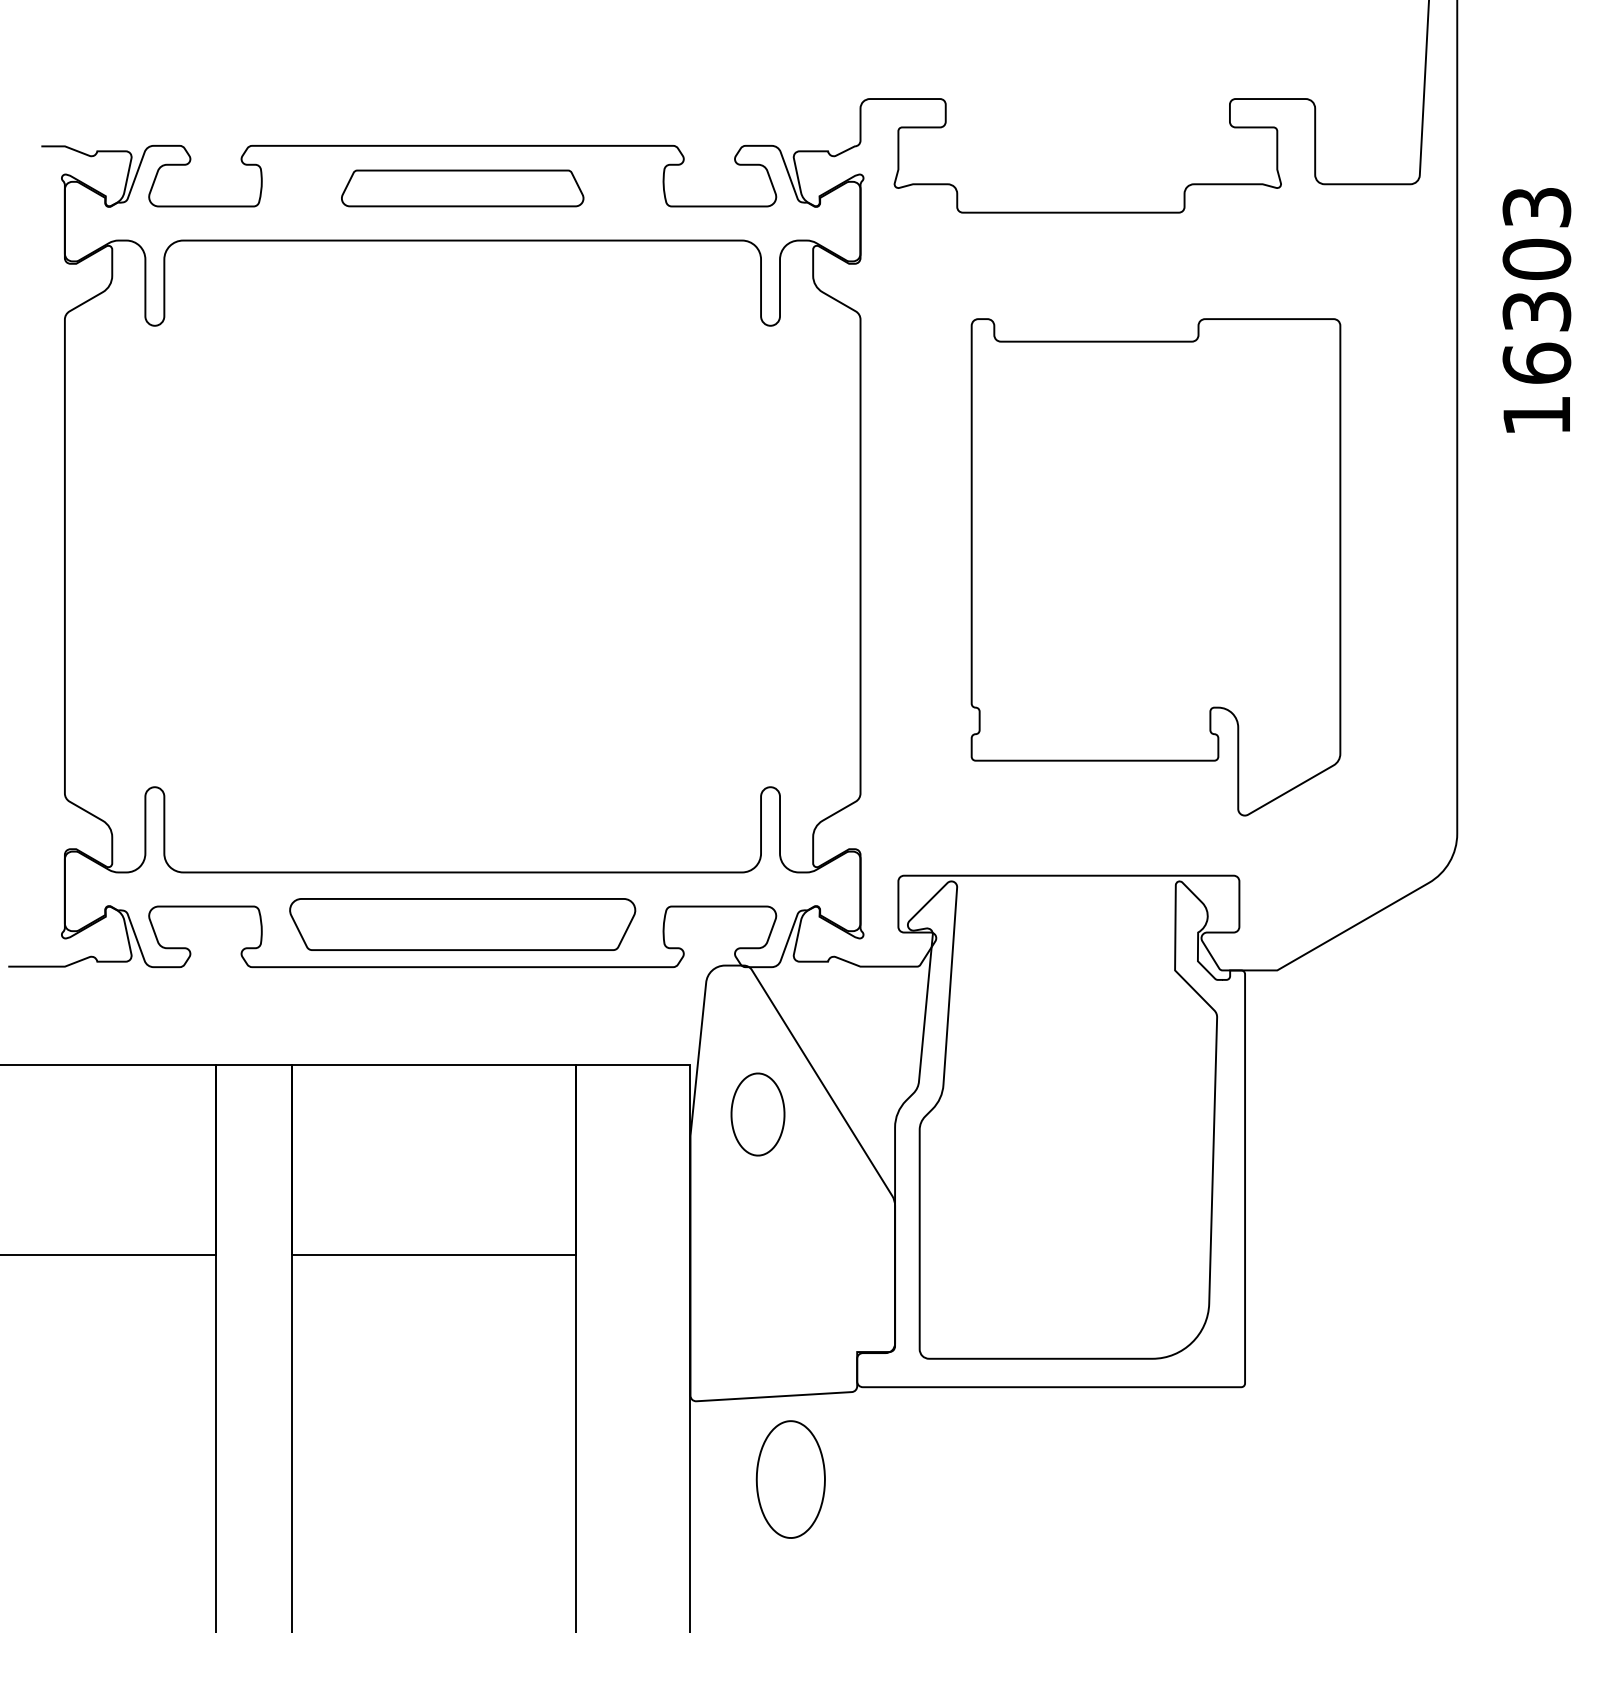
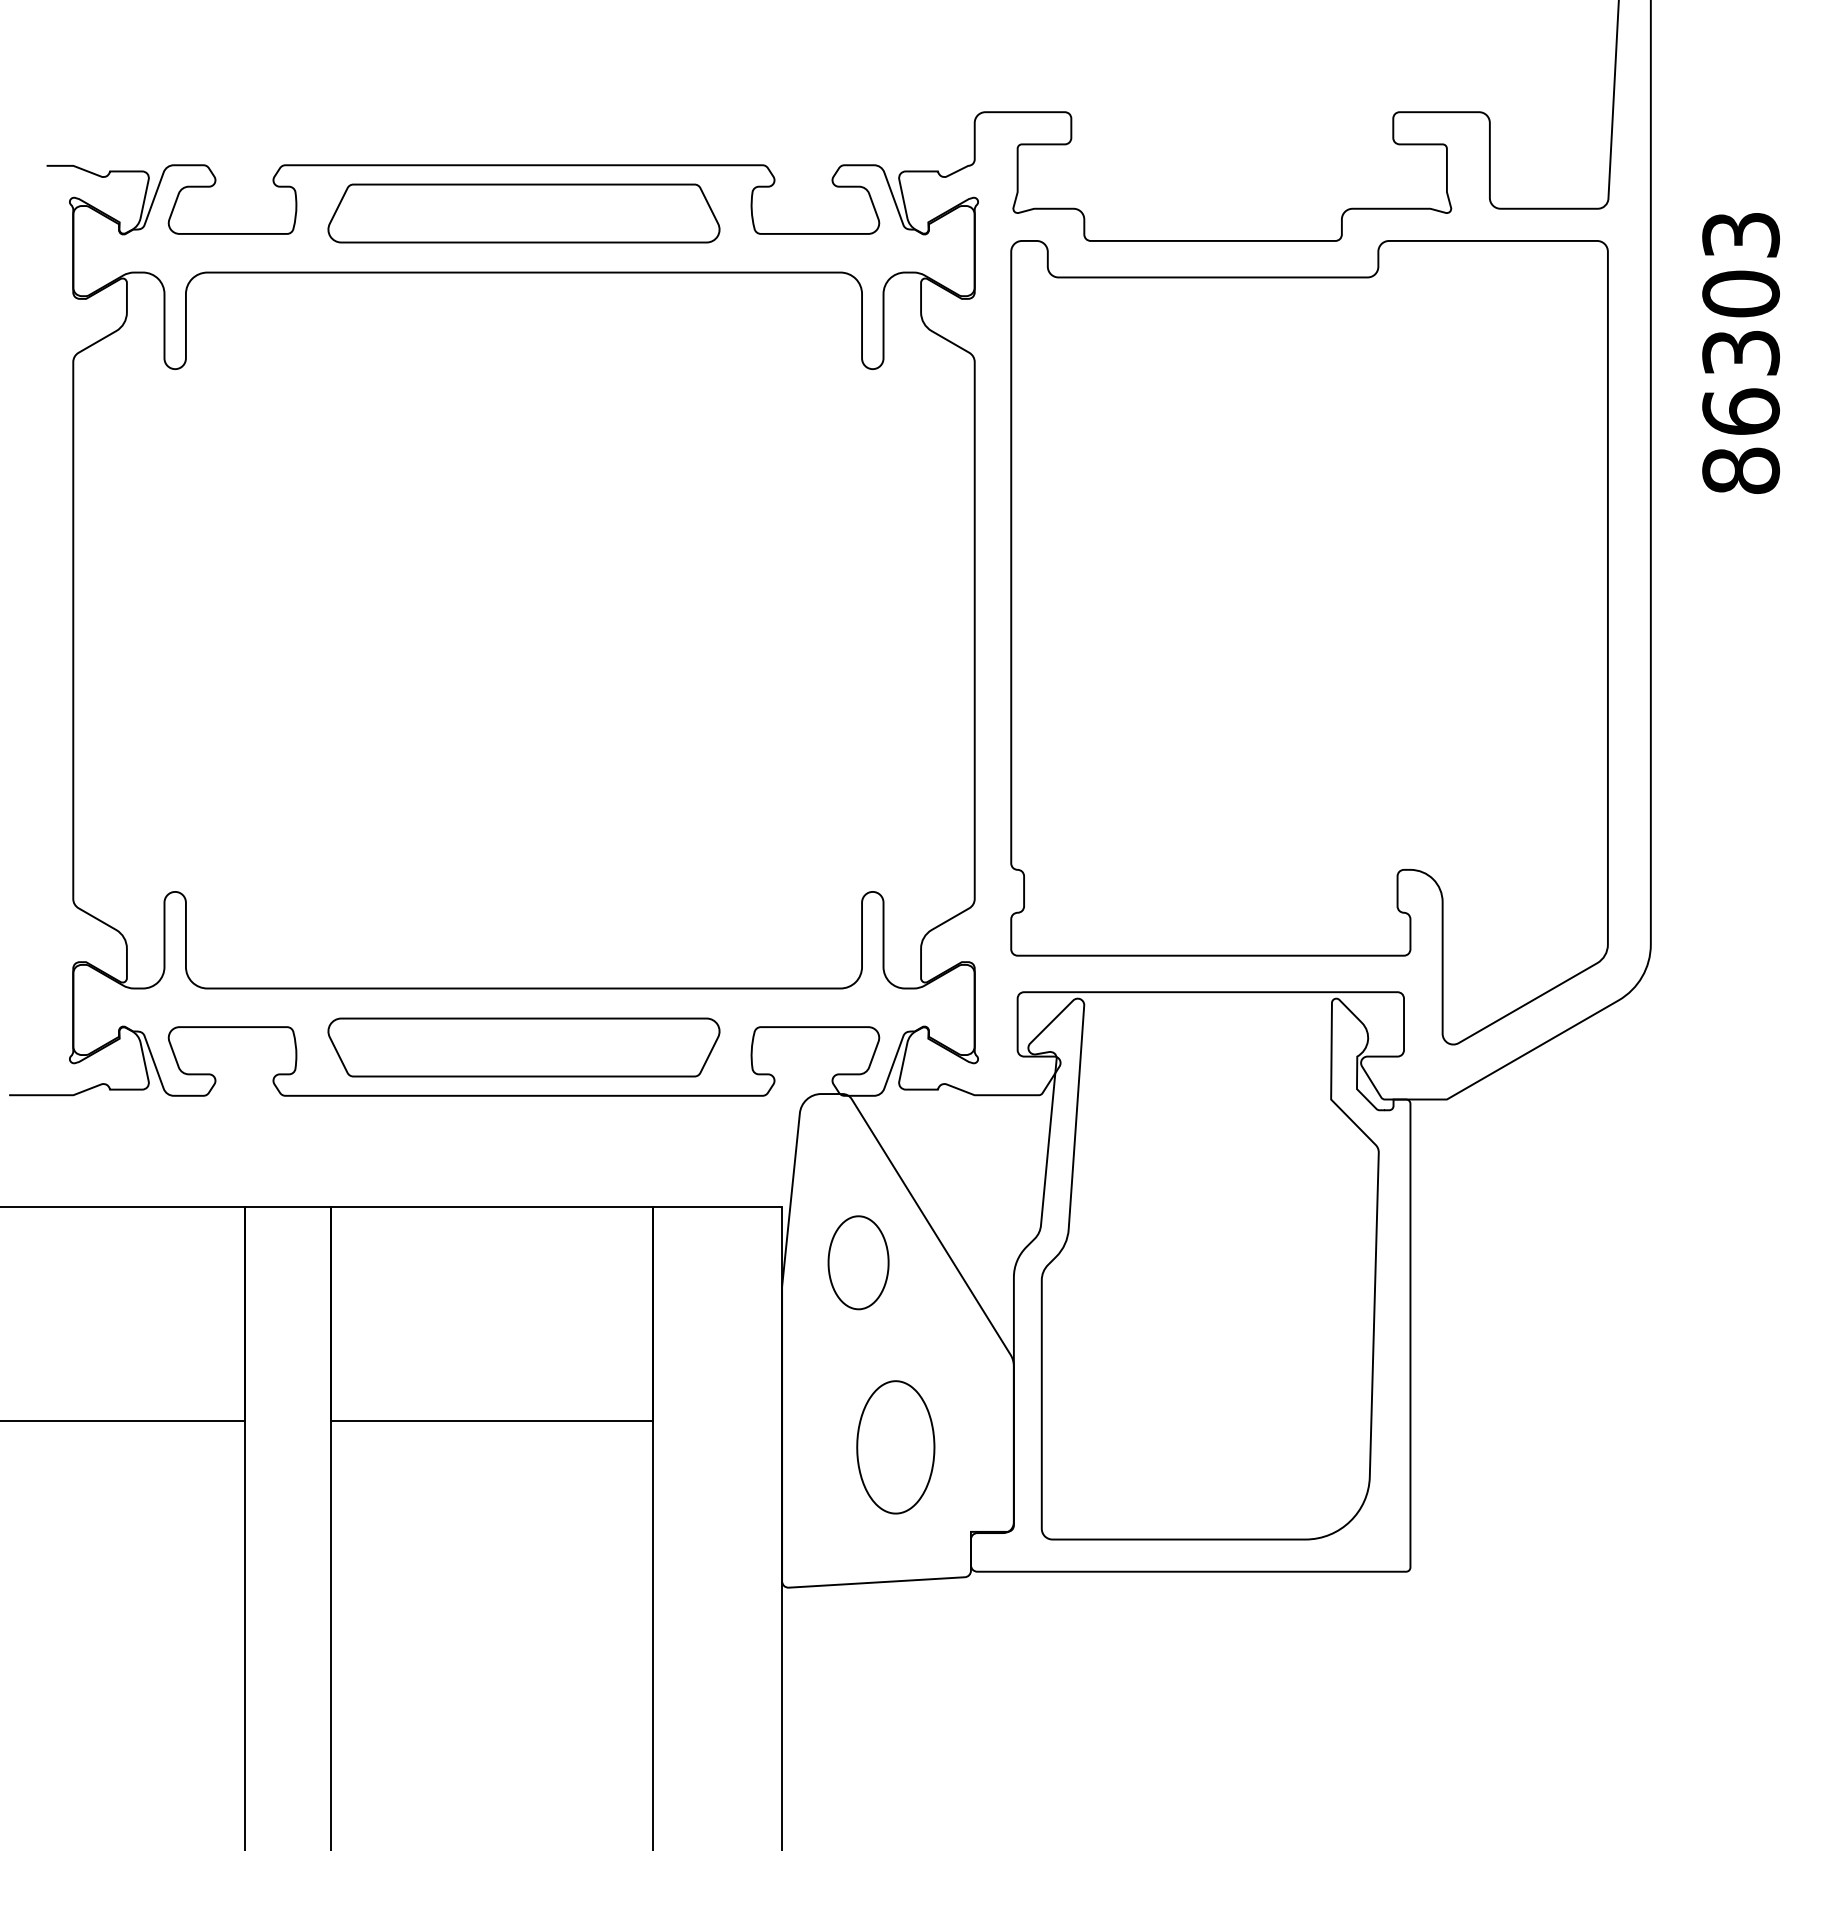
part: (462, 188) -> (523, 213), size x1.43
text: (1536, 415) -> (1740, 470), 16303 -> 86303
part: (1155, 567) -> (1309, 642), size x1.43
part: (790, 1479) -> (895, 1447), moved

